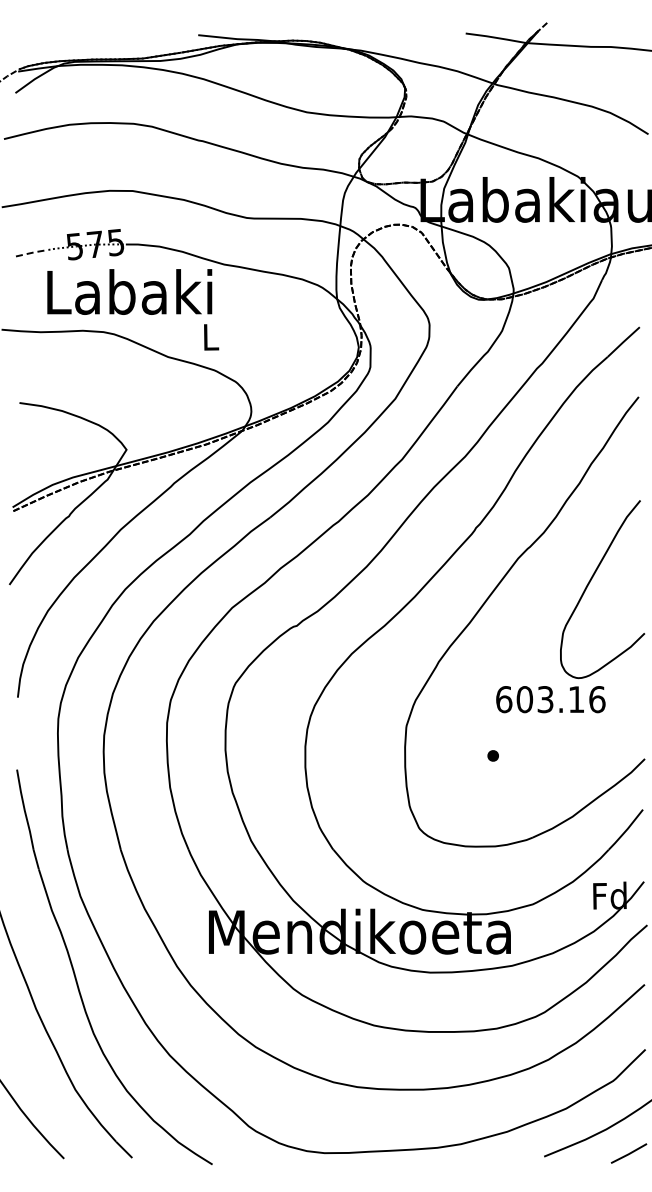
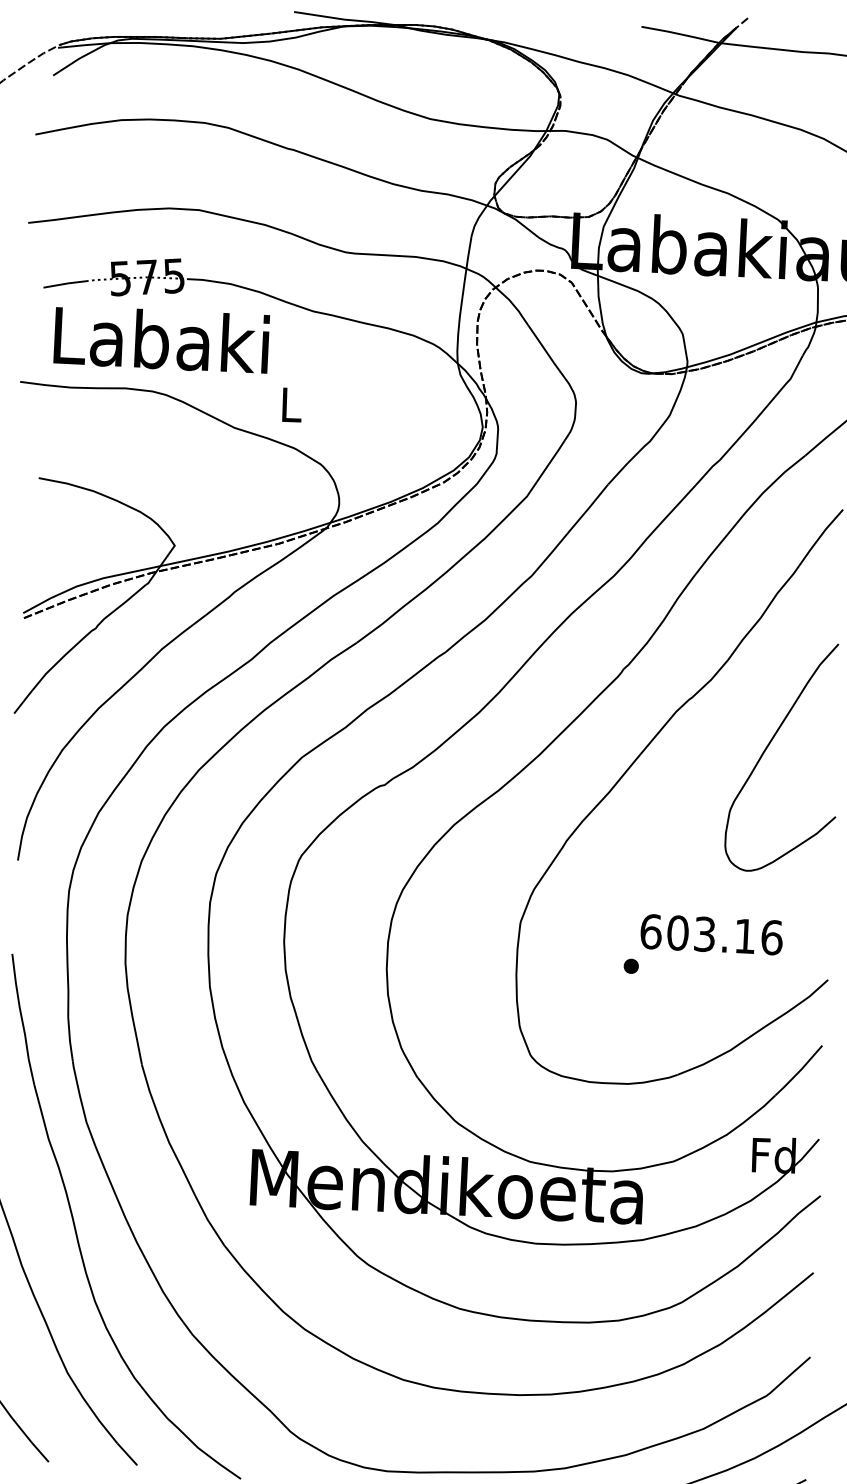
line: (32, 252) -> (65, 283), dashed -> solid
text: (129, 291) -> (161, 339), moved
text: (550, 699) -> (711, 934), moved

